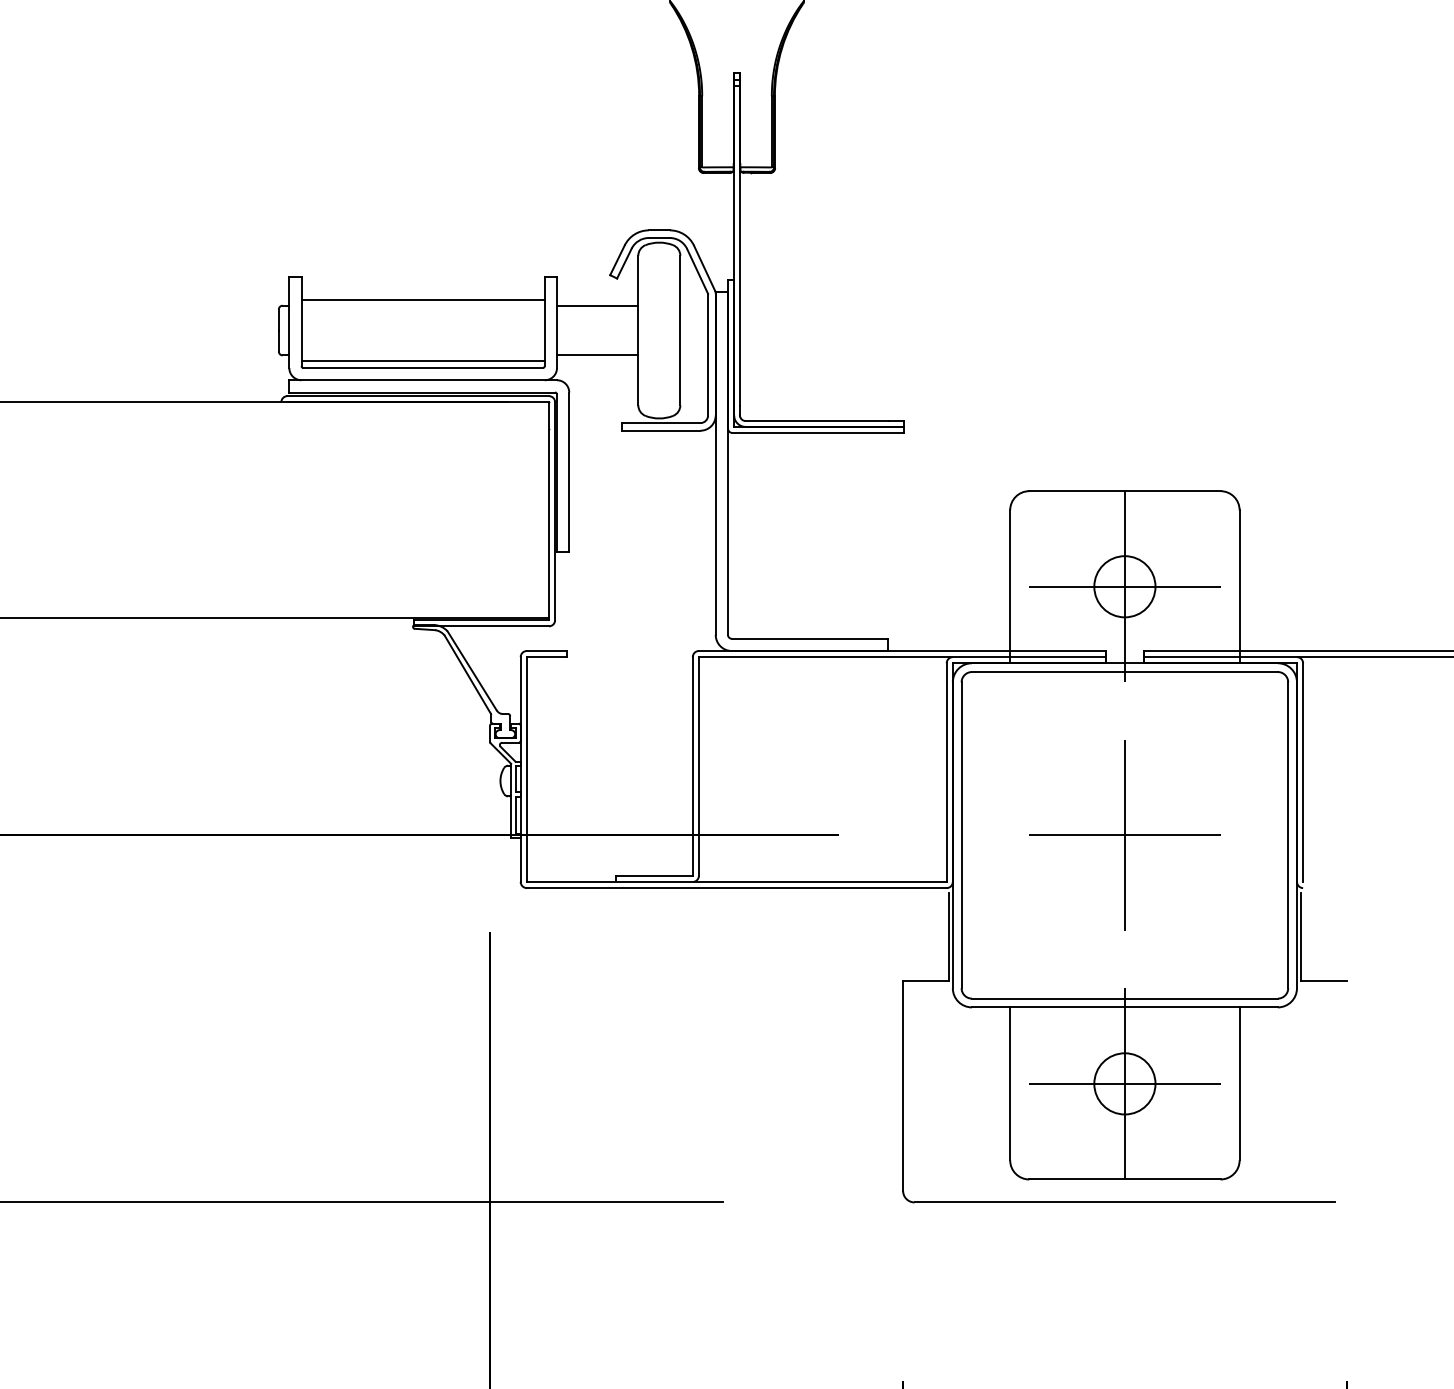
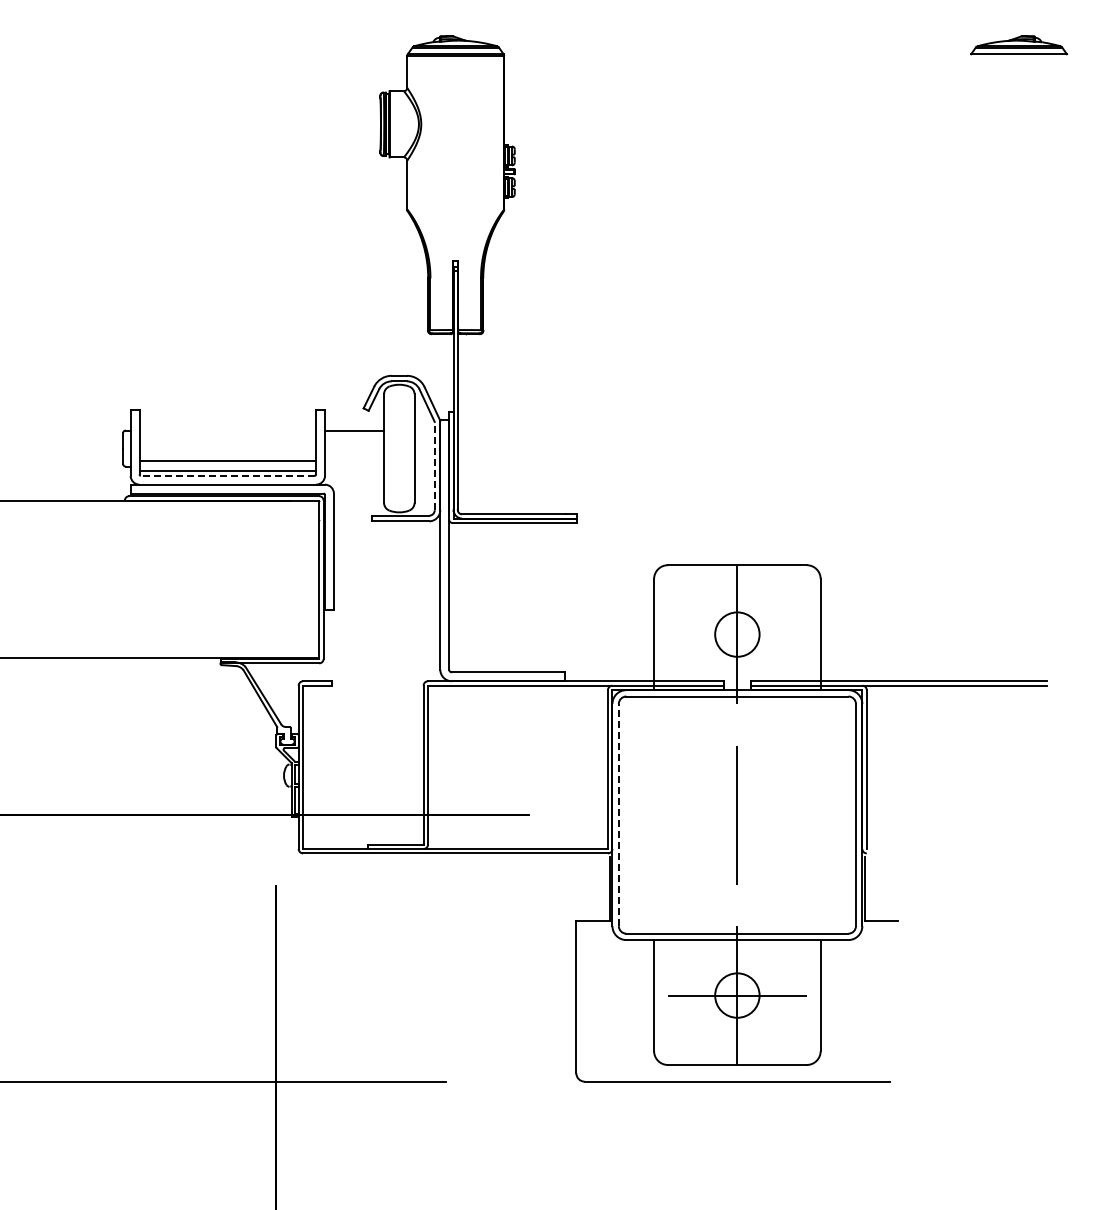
line: (422, 300) -> (227, 461), moved
line: (707, 353) -> (434, 465), solid -> dashed
line: (597, 355) -> (354, 466), removed
line: (422, 367) -> (227, 475), solid -> dashed
line: (1123, 586) -> (736, 634), removed
line: (961, 834) -> (618, 814), solid -> dashed
line: (1123, 835) -> (736, 815), removed

